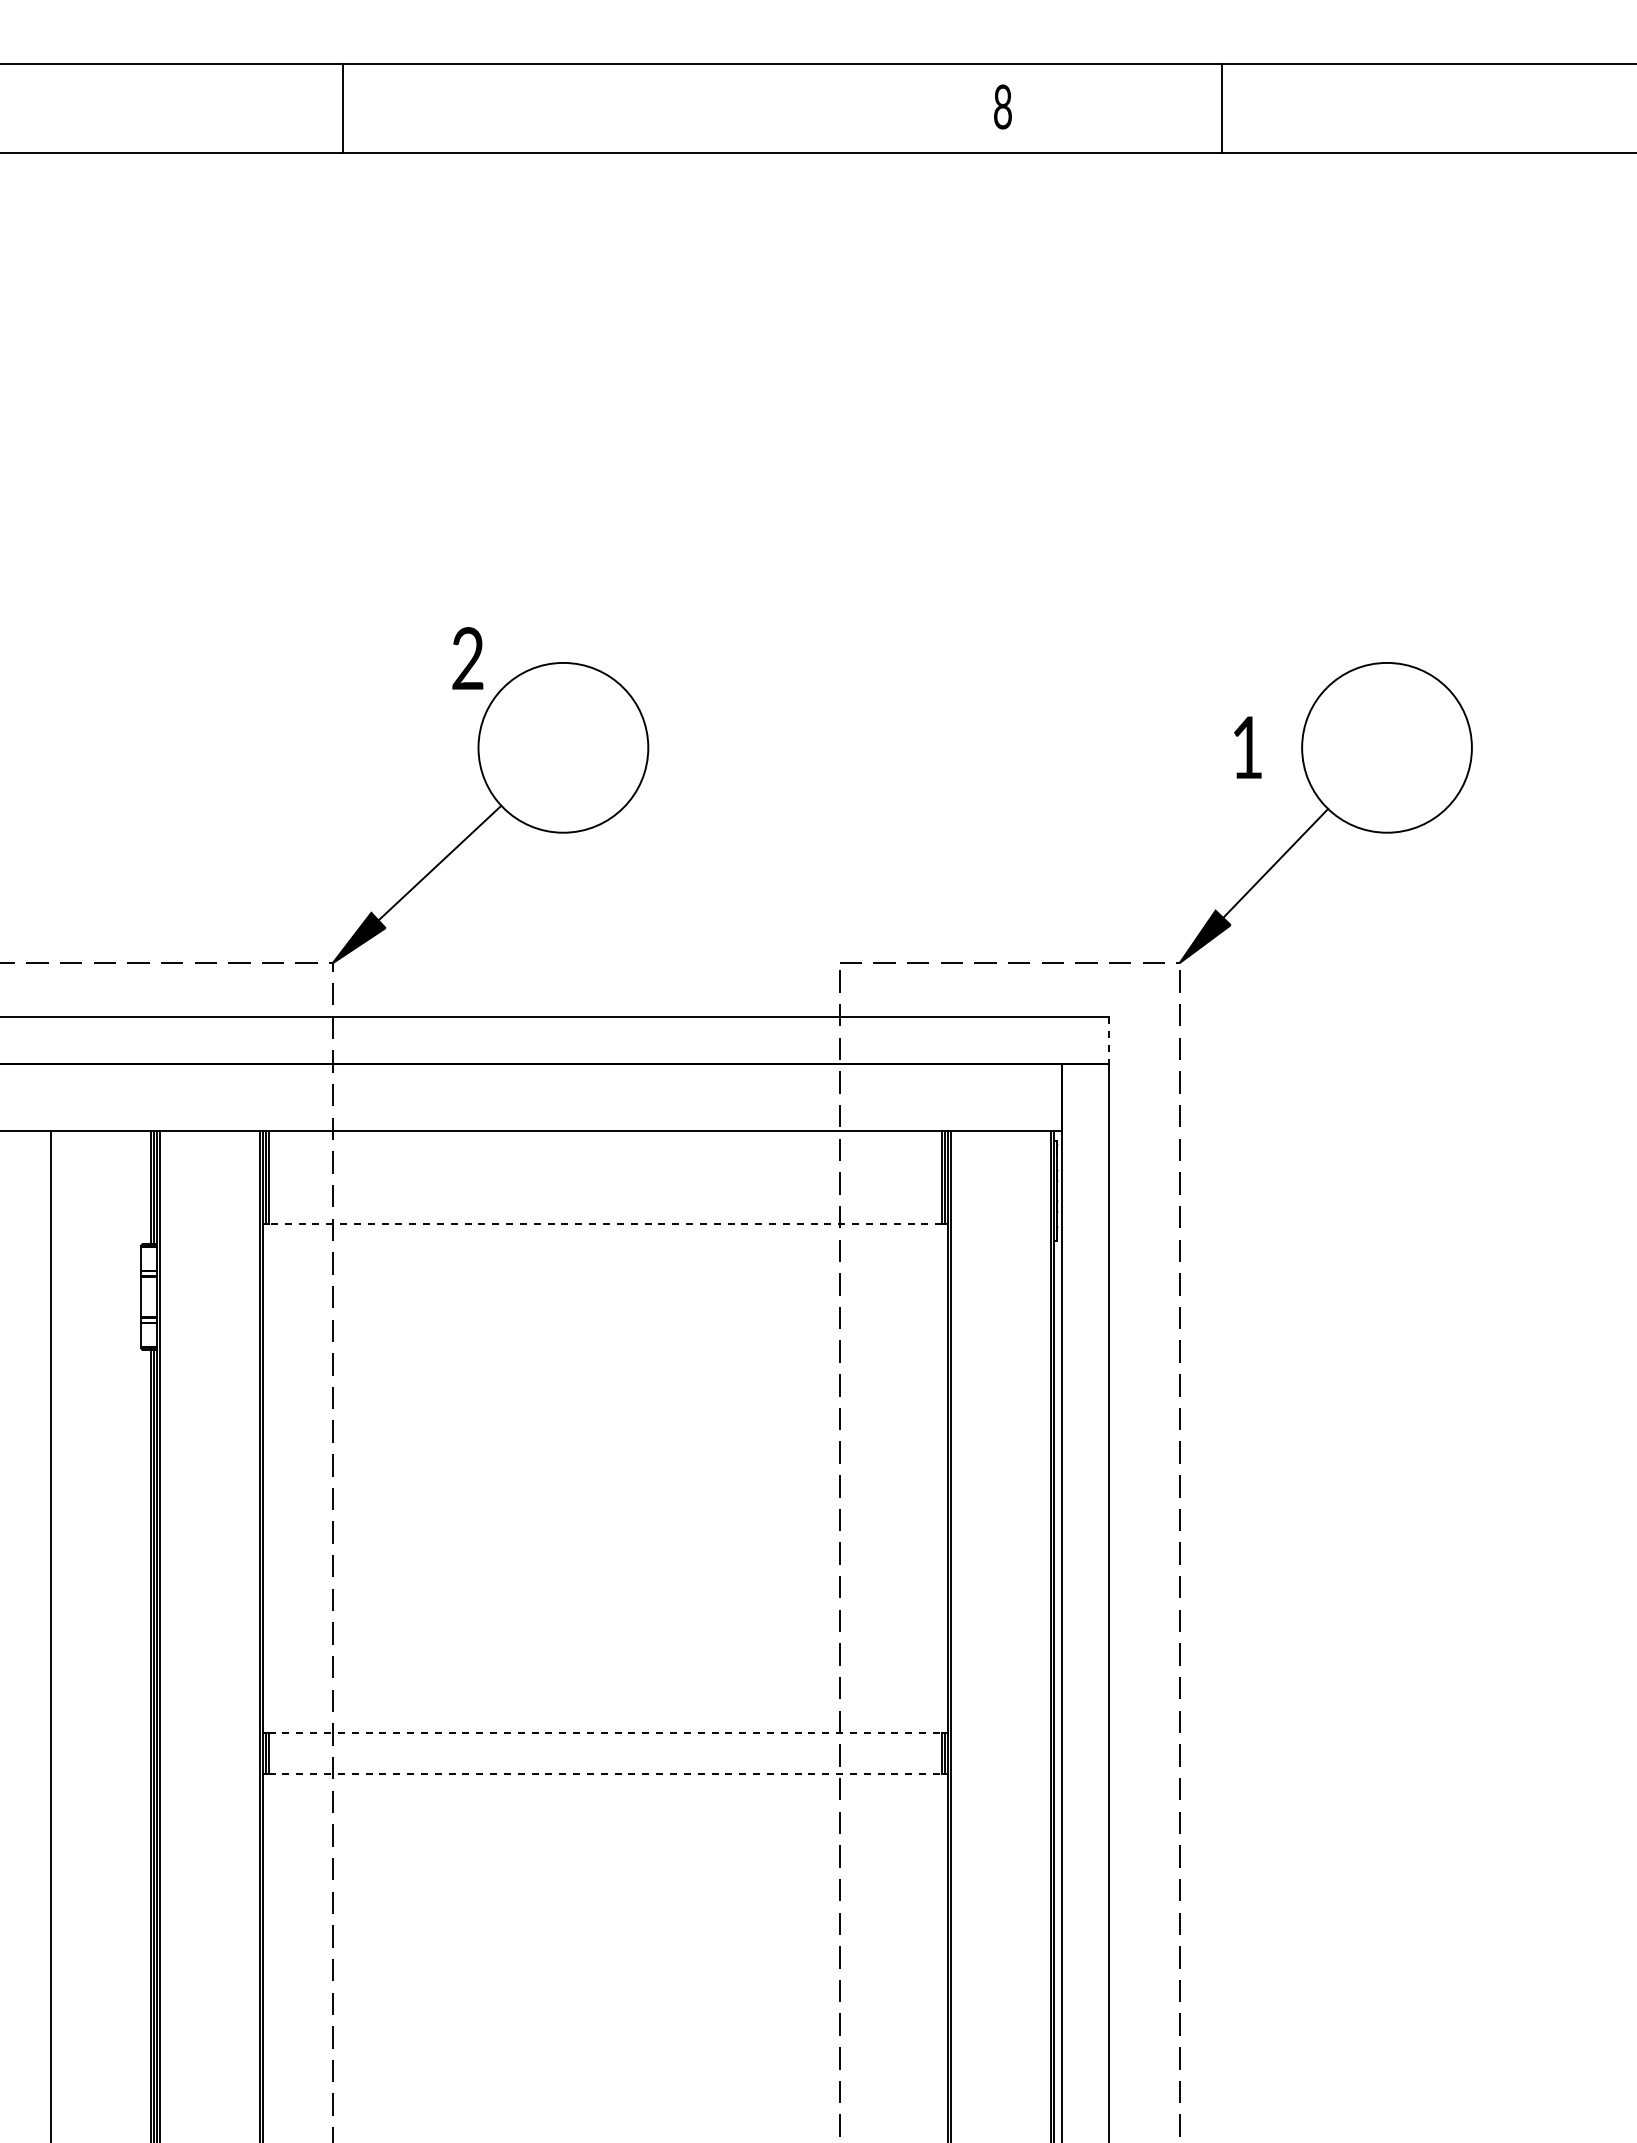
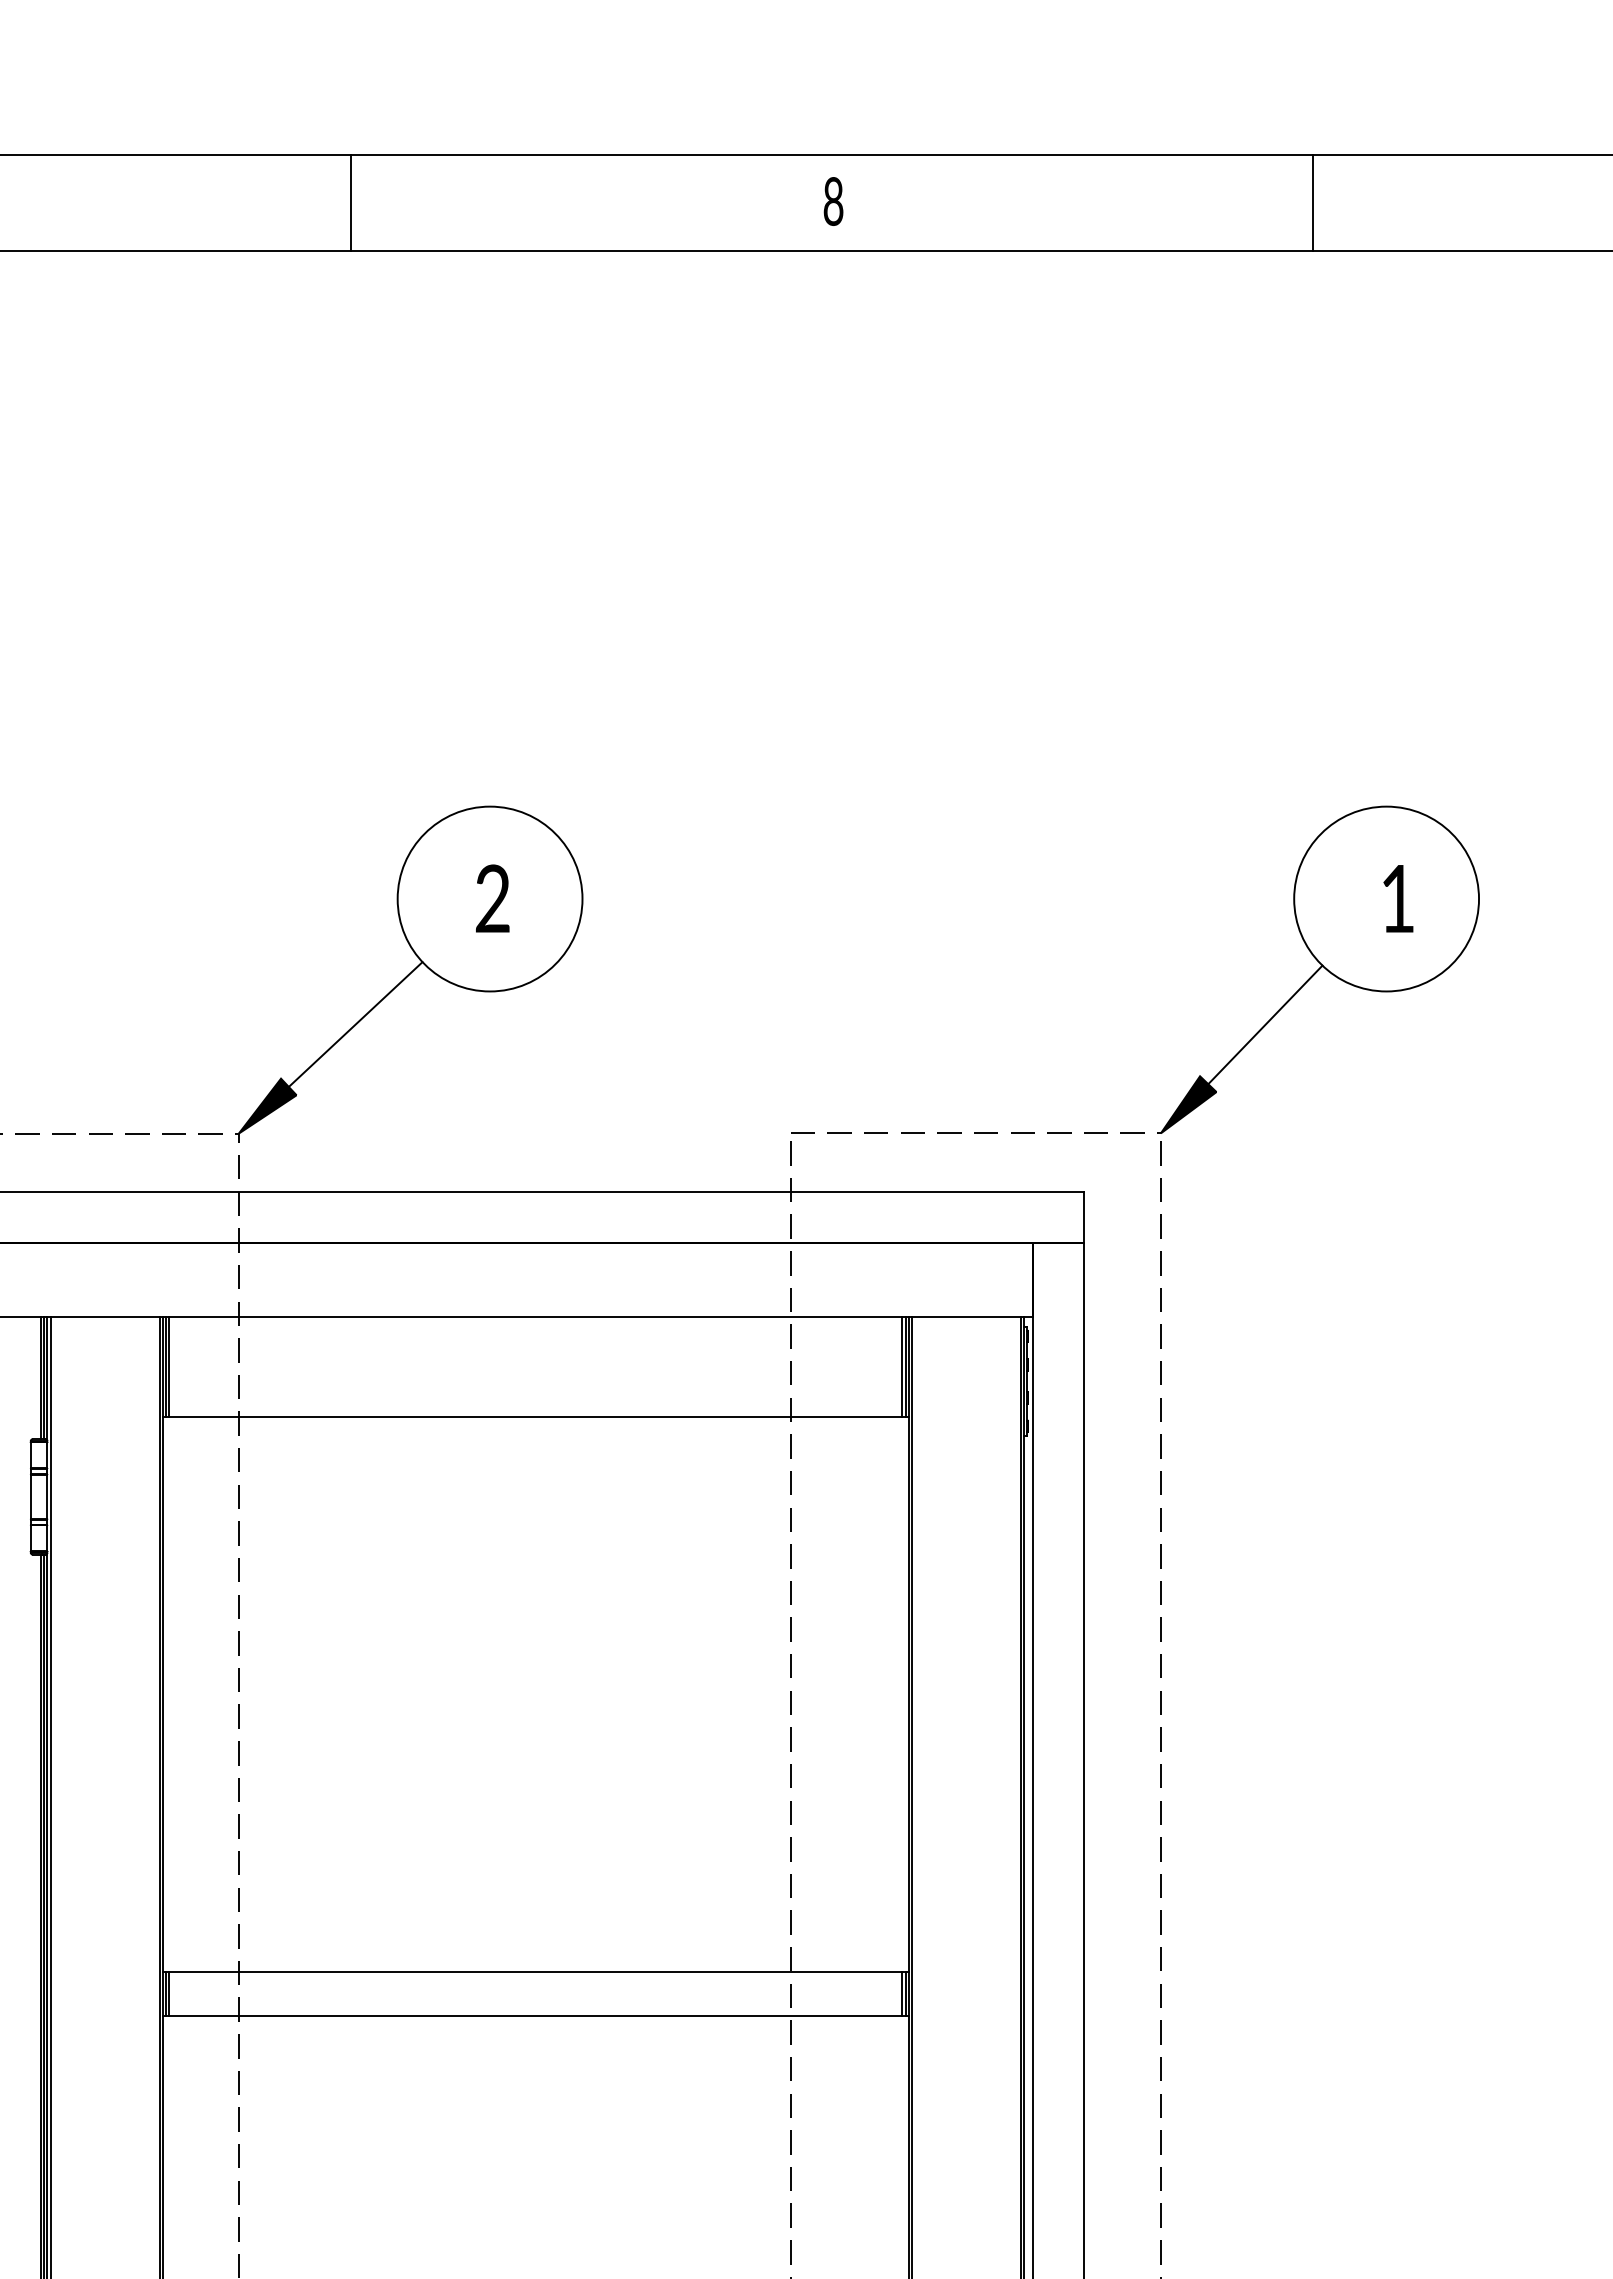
text: (1002, 106) -> (833, 200), moved
line: (342, 108) -> (350, 203), moved
line: (1222, 108) -> (1313, 203), moved
text: (467, 658) -> (492, 898), moved
text: (1247, 747) -> (1398, 898), moved
line: (1109, 1040) -> (1084, 1217), dashed -> solid
line: (605, 1223) -> (535, 1416), dashed -> solid
line: (605, 1733) -> (535, 1971), dashed -> solid
line: (605, 1774) -> (535, 2016), dashed -> solid

